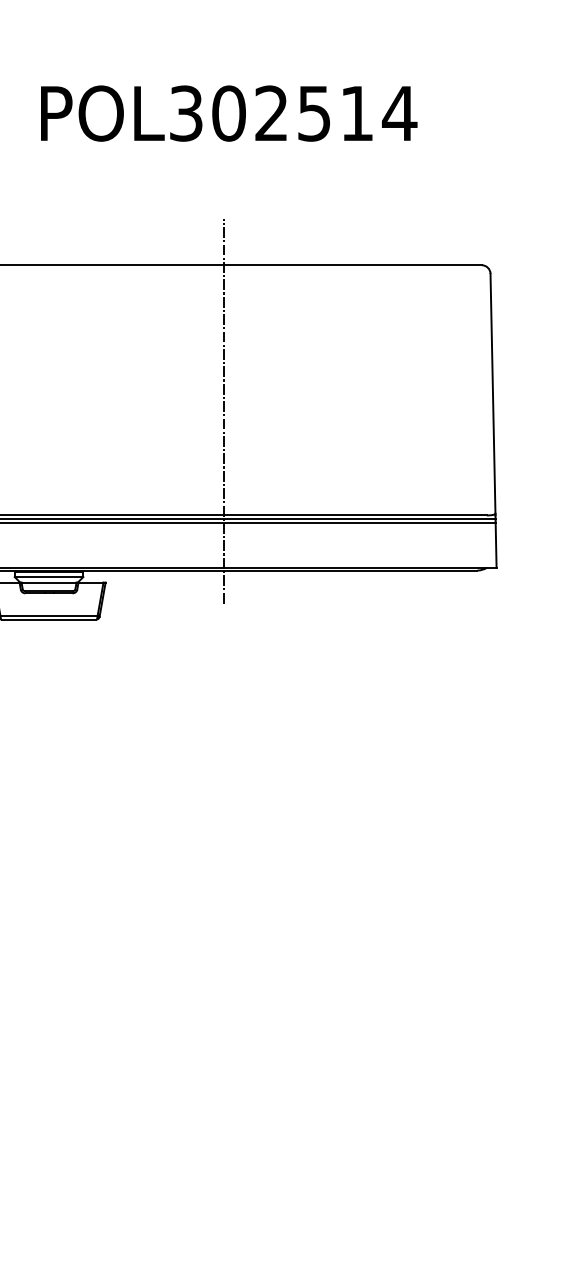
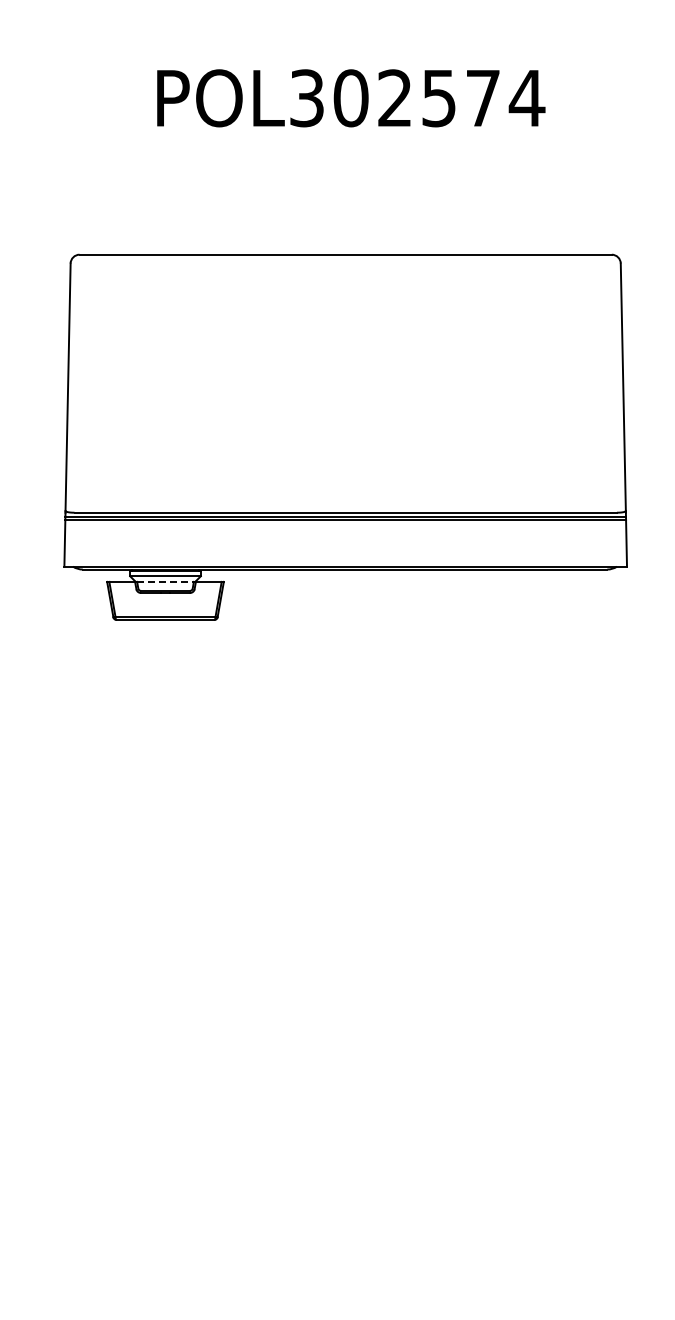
text: (357, 113) -> (483, 98), POL302514 -> POL302574
line: (223, 410) -> (345, 404), removed
line: (50, 582) -> (166, 581), solid -> dashed

